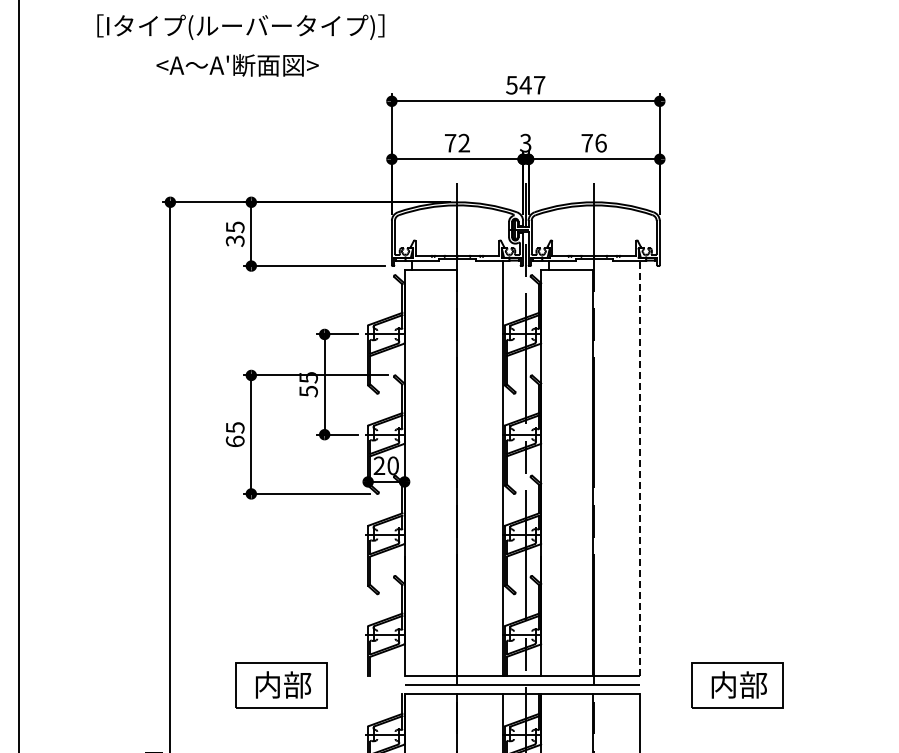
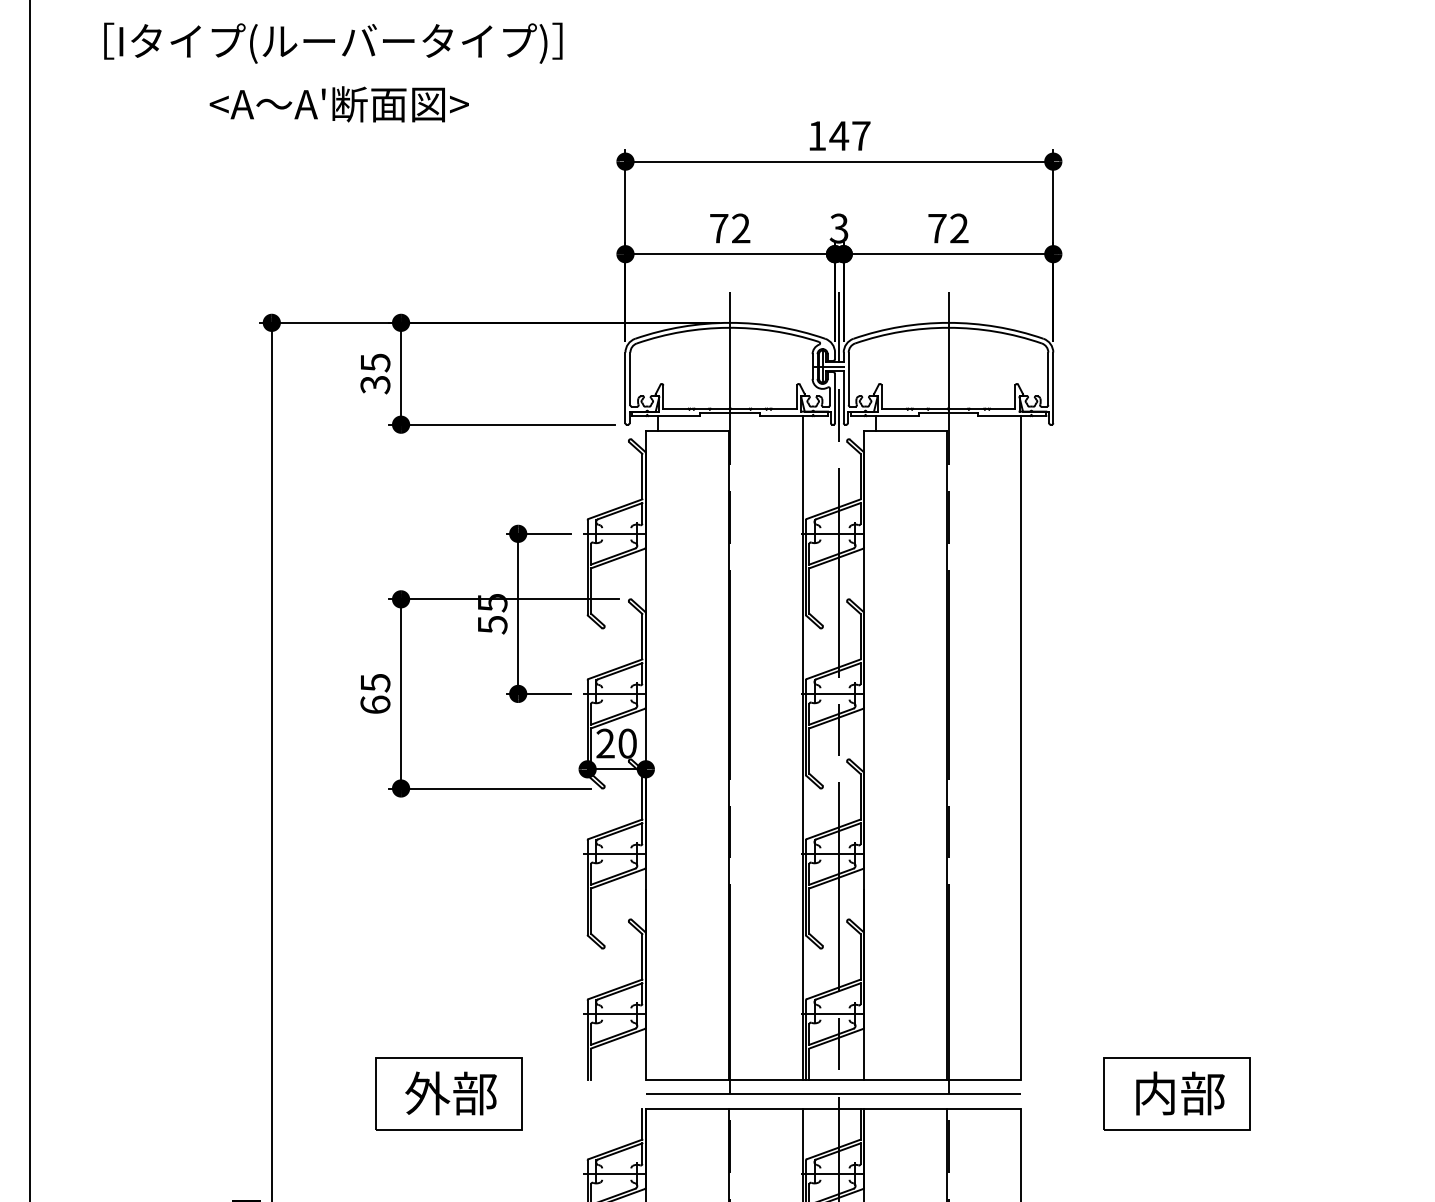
text: (240, 26) -> (332, 42), moved
text: (237, 65) -> (339, 104), moved
text: (511, 85) -> (816, 136), 547 -> 147
text: (600, 142) -> (958, 227), 76 -> 72
line: (639, 468) -> (1020, 747), dashed -> solid
text: (267, 684) -> (426, 1092), 内部 -> 外部

